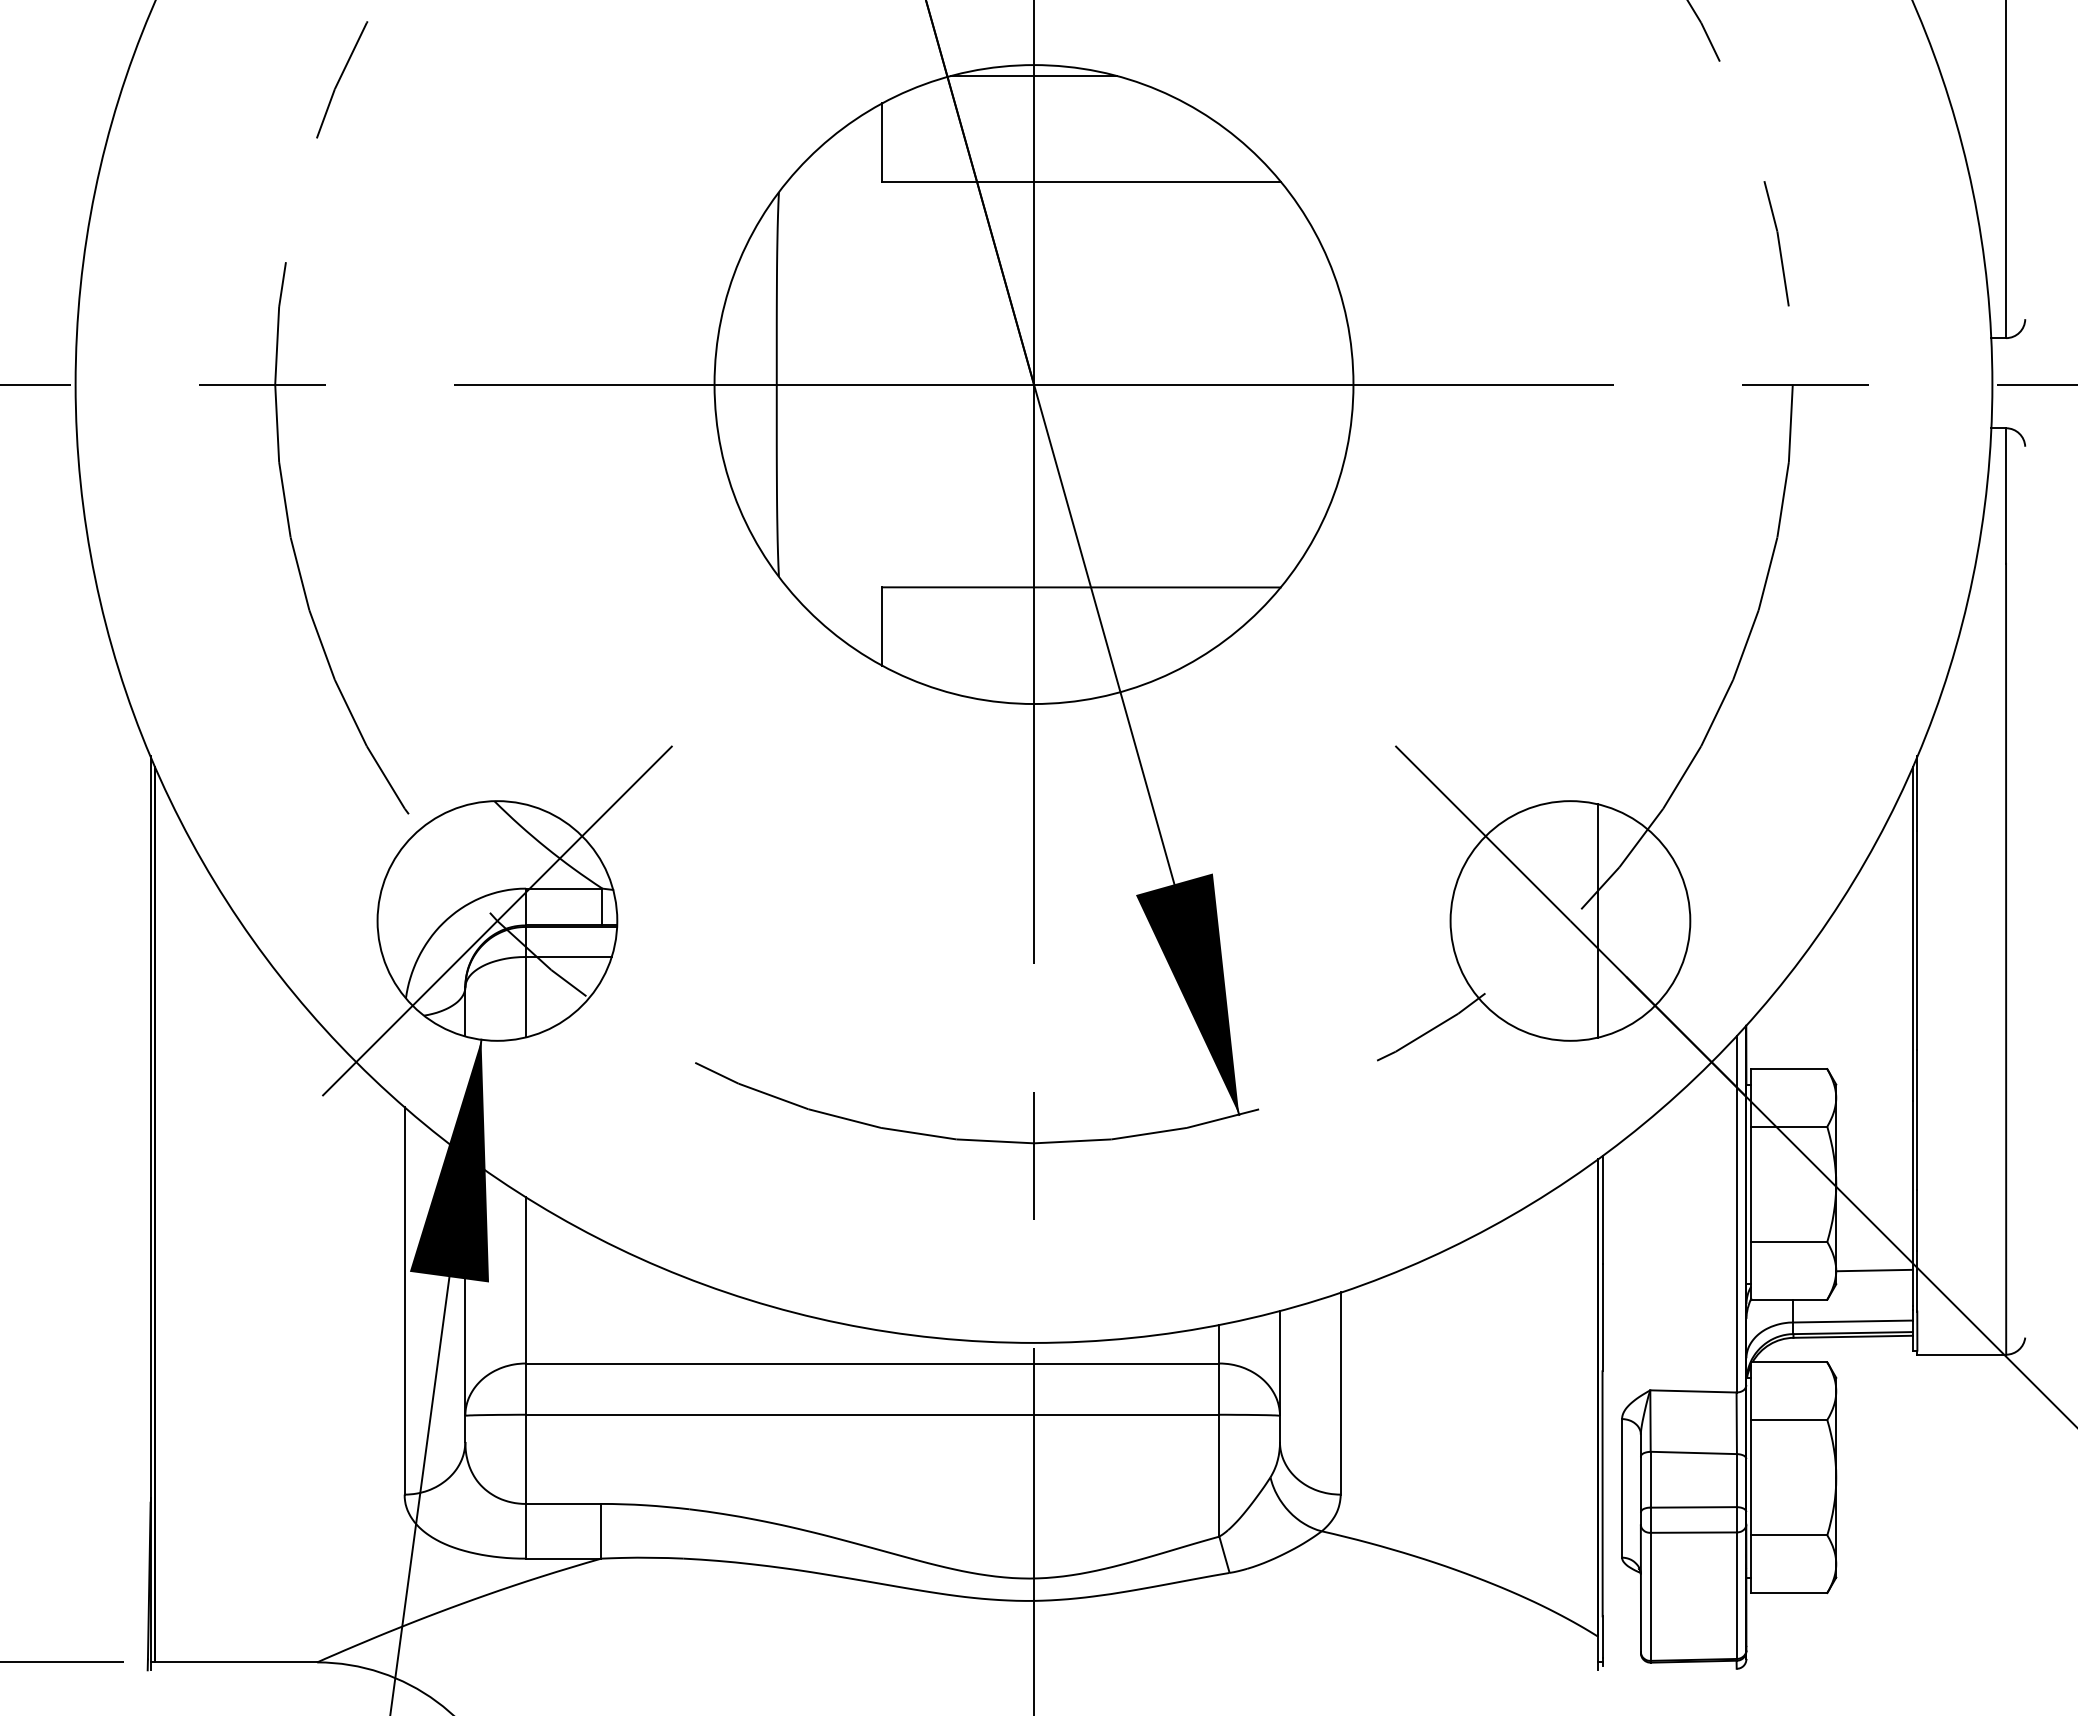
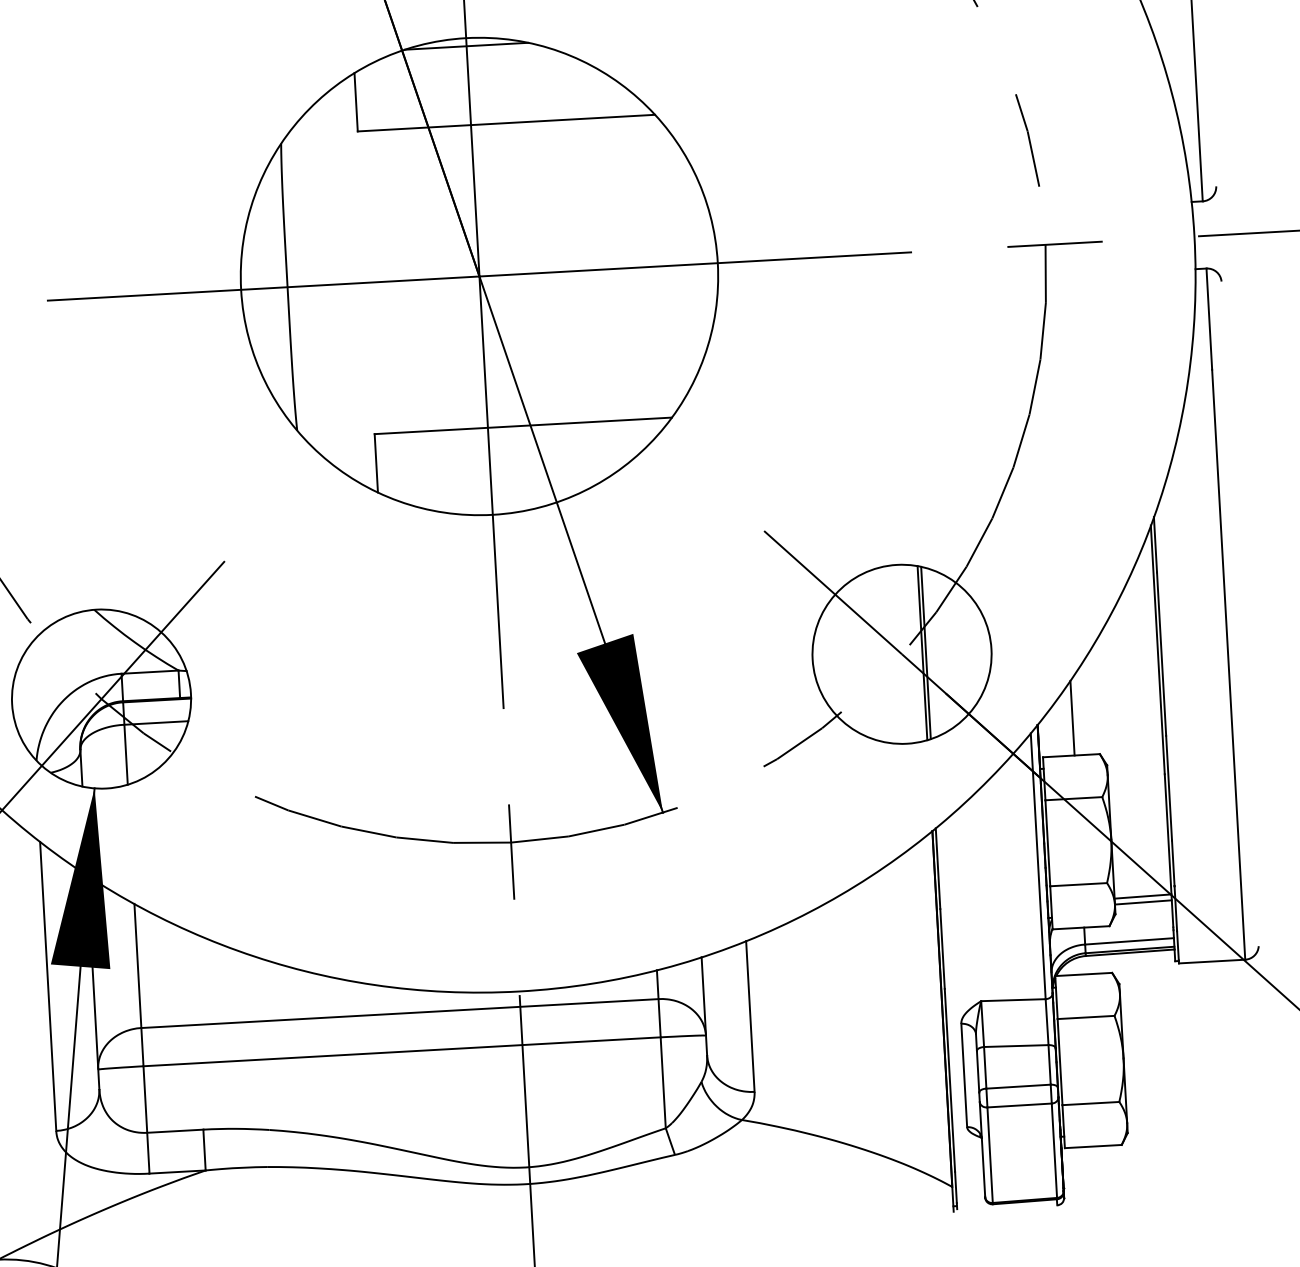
line: (1602, 920) -> (925, 652), added
line: (1793, 1019) -> (1072, 718), added
line: (1874, 1262) -> (1143, 896), added

